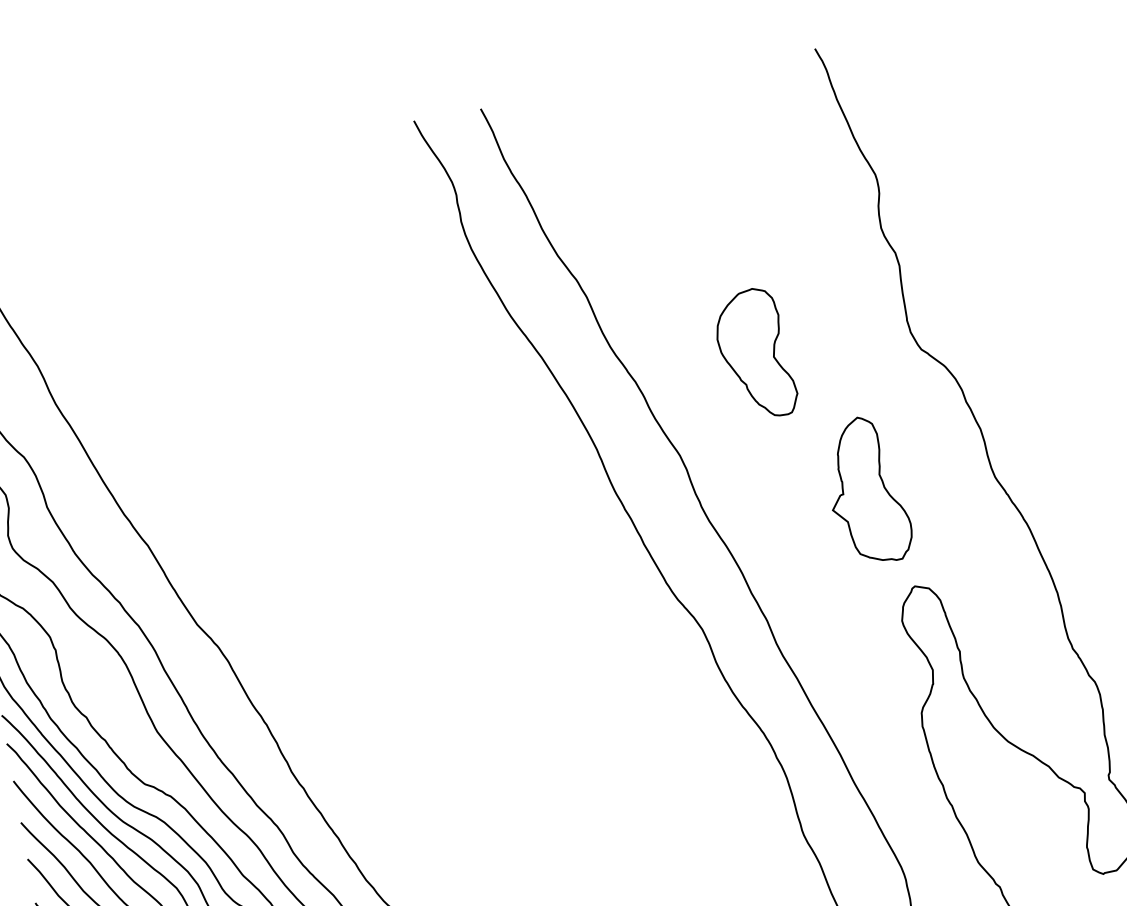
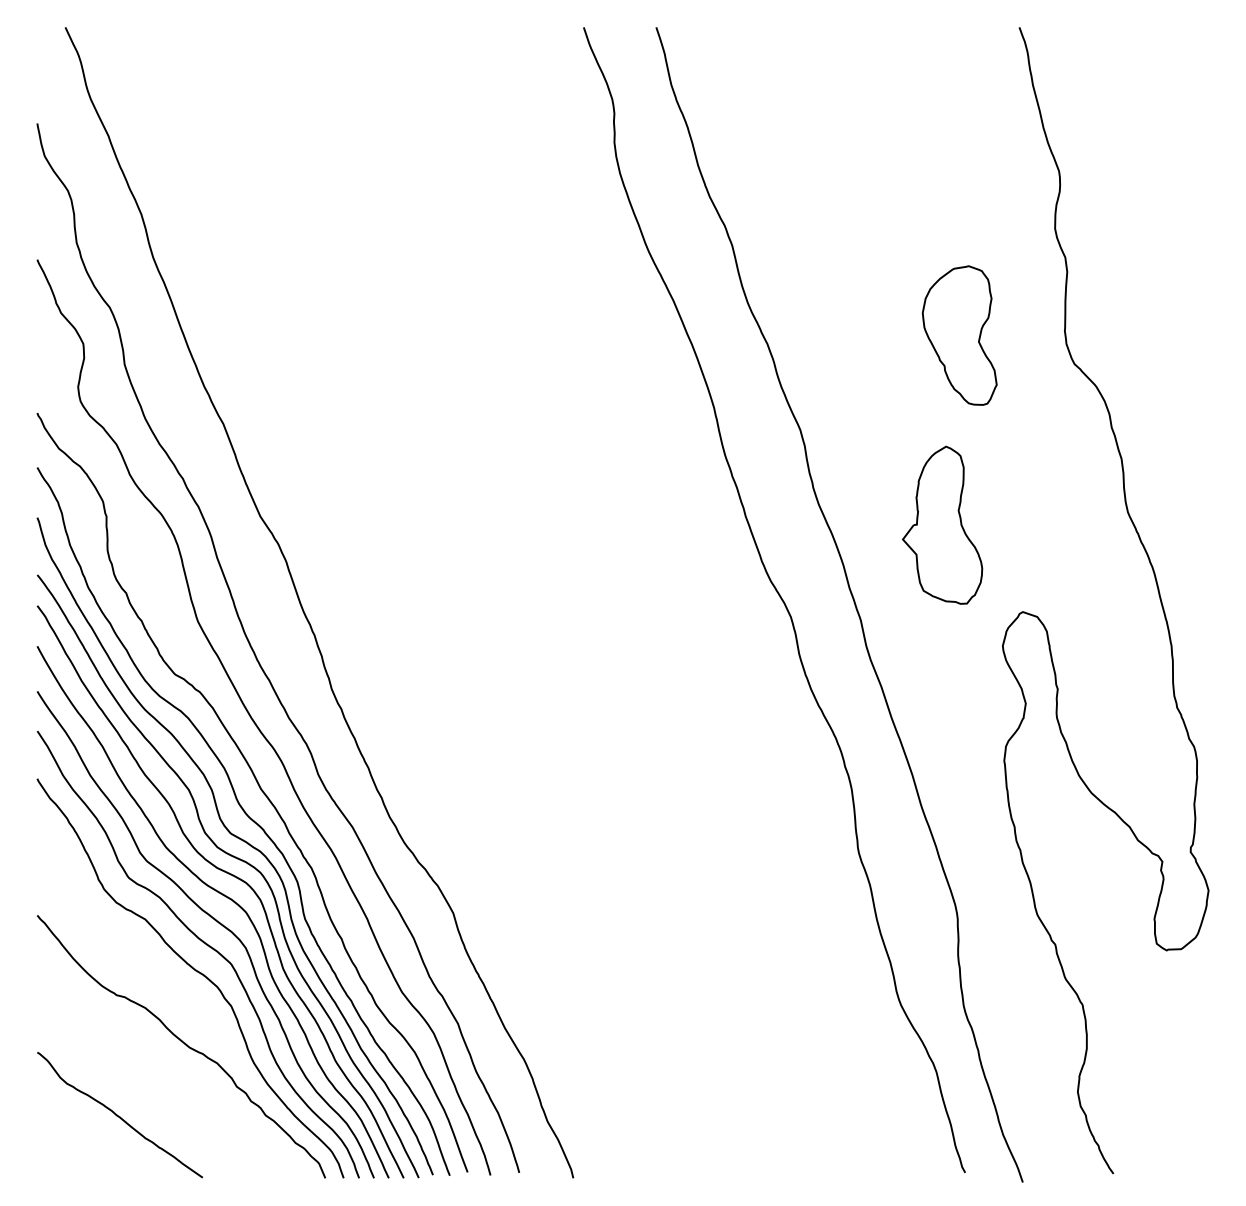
part: (755, 354) -> (959, 335), moved
part: (866, 489) -> (942, 524), moved

